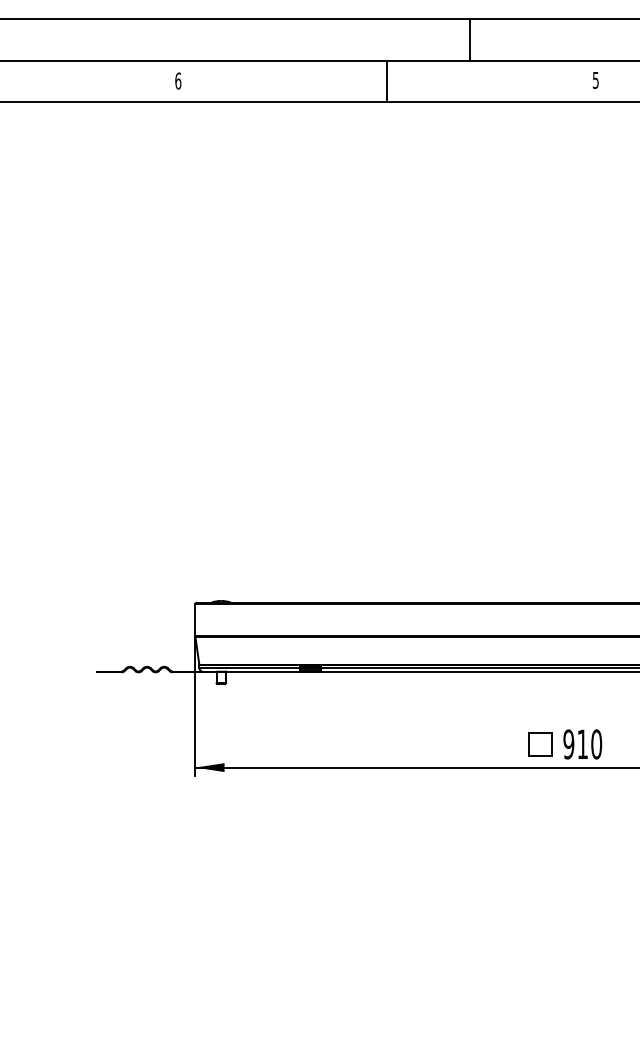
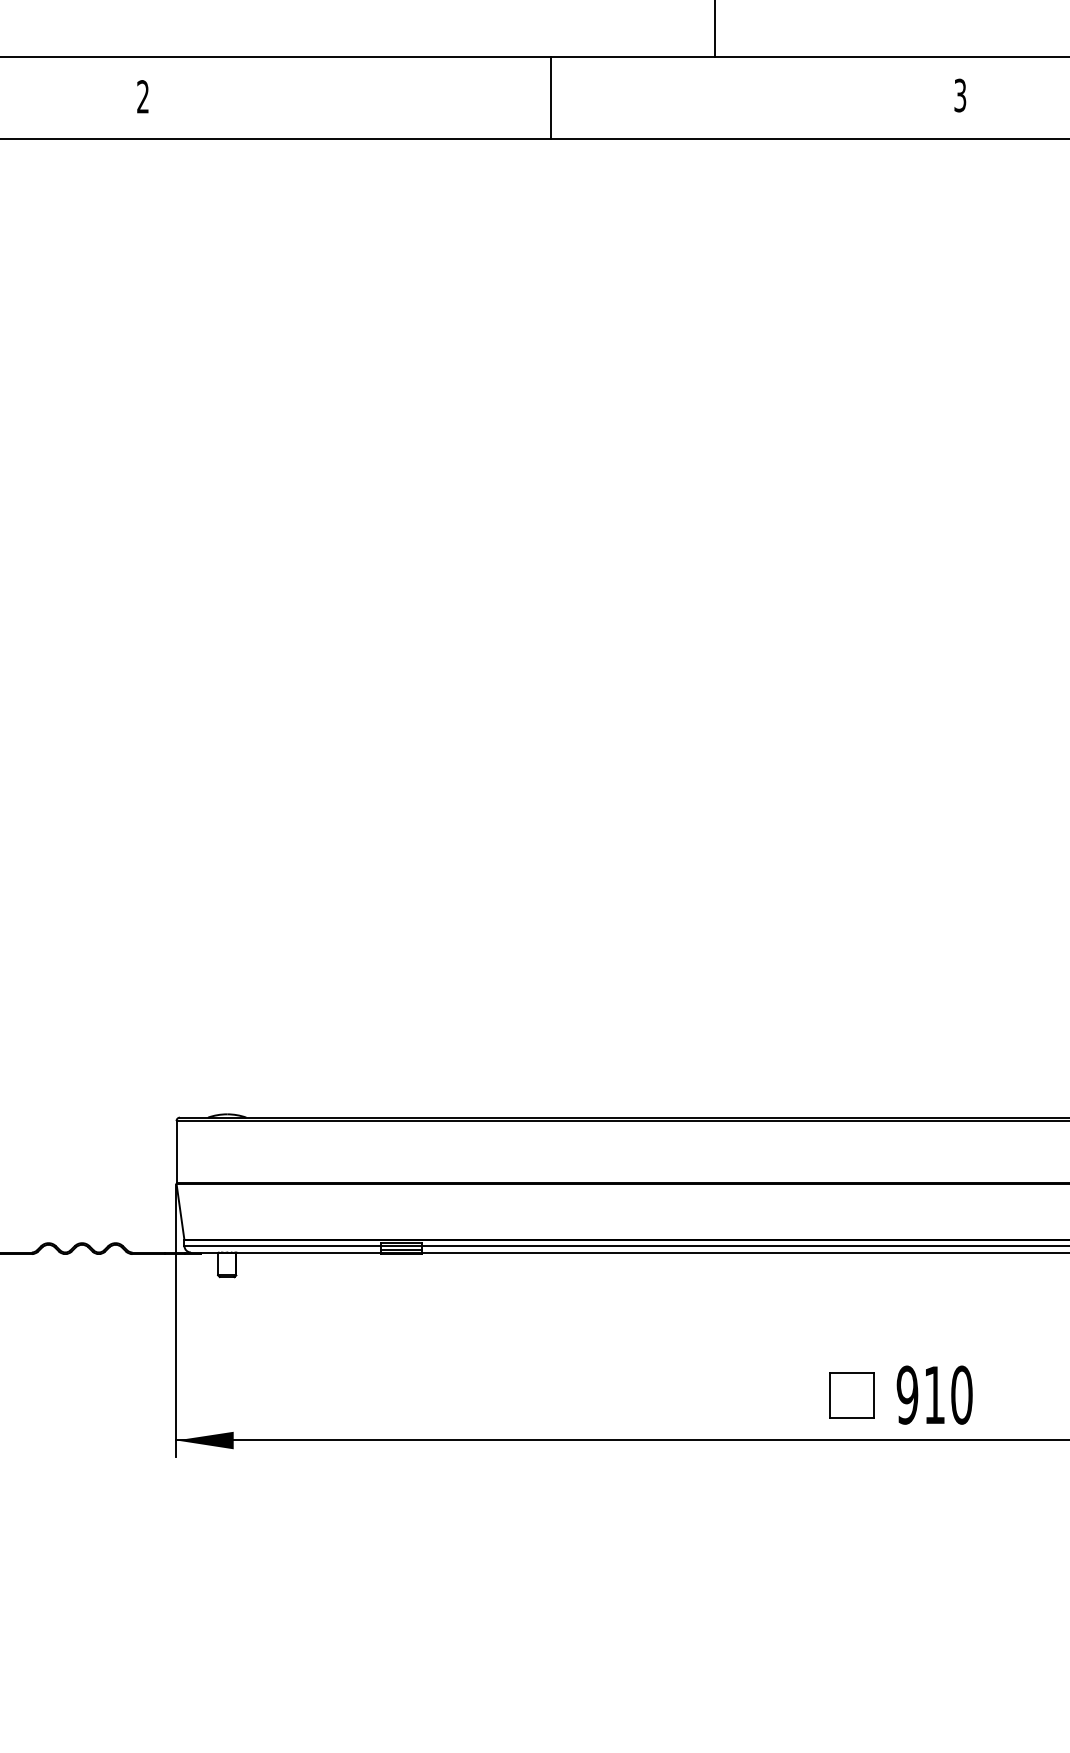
text: (595, 78) -> (959, 91), 5 -> 3
text: (178, 80) -> (143, 95), 6 -> 2

